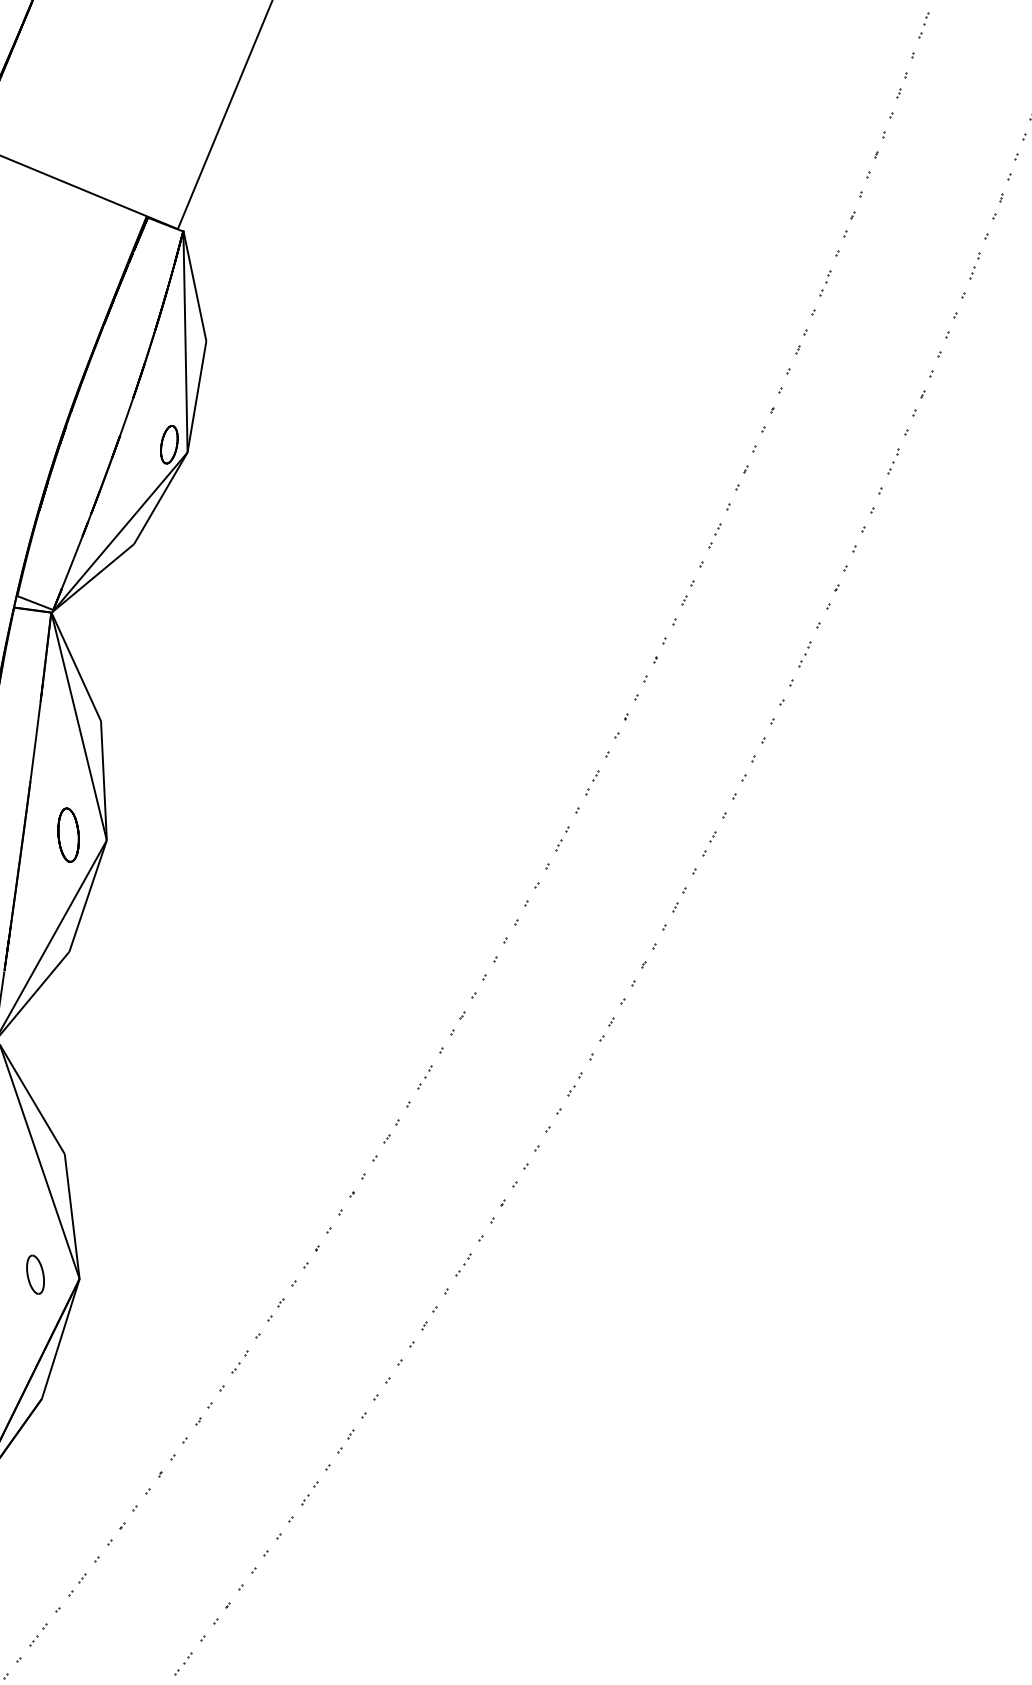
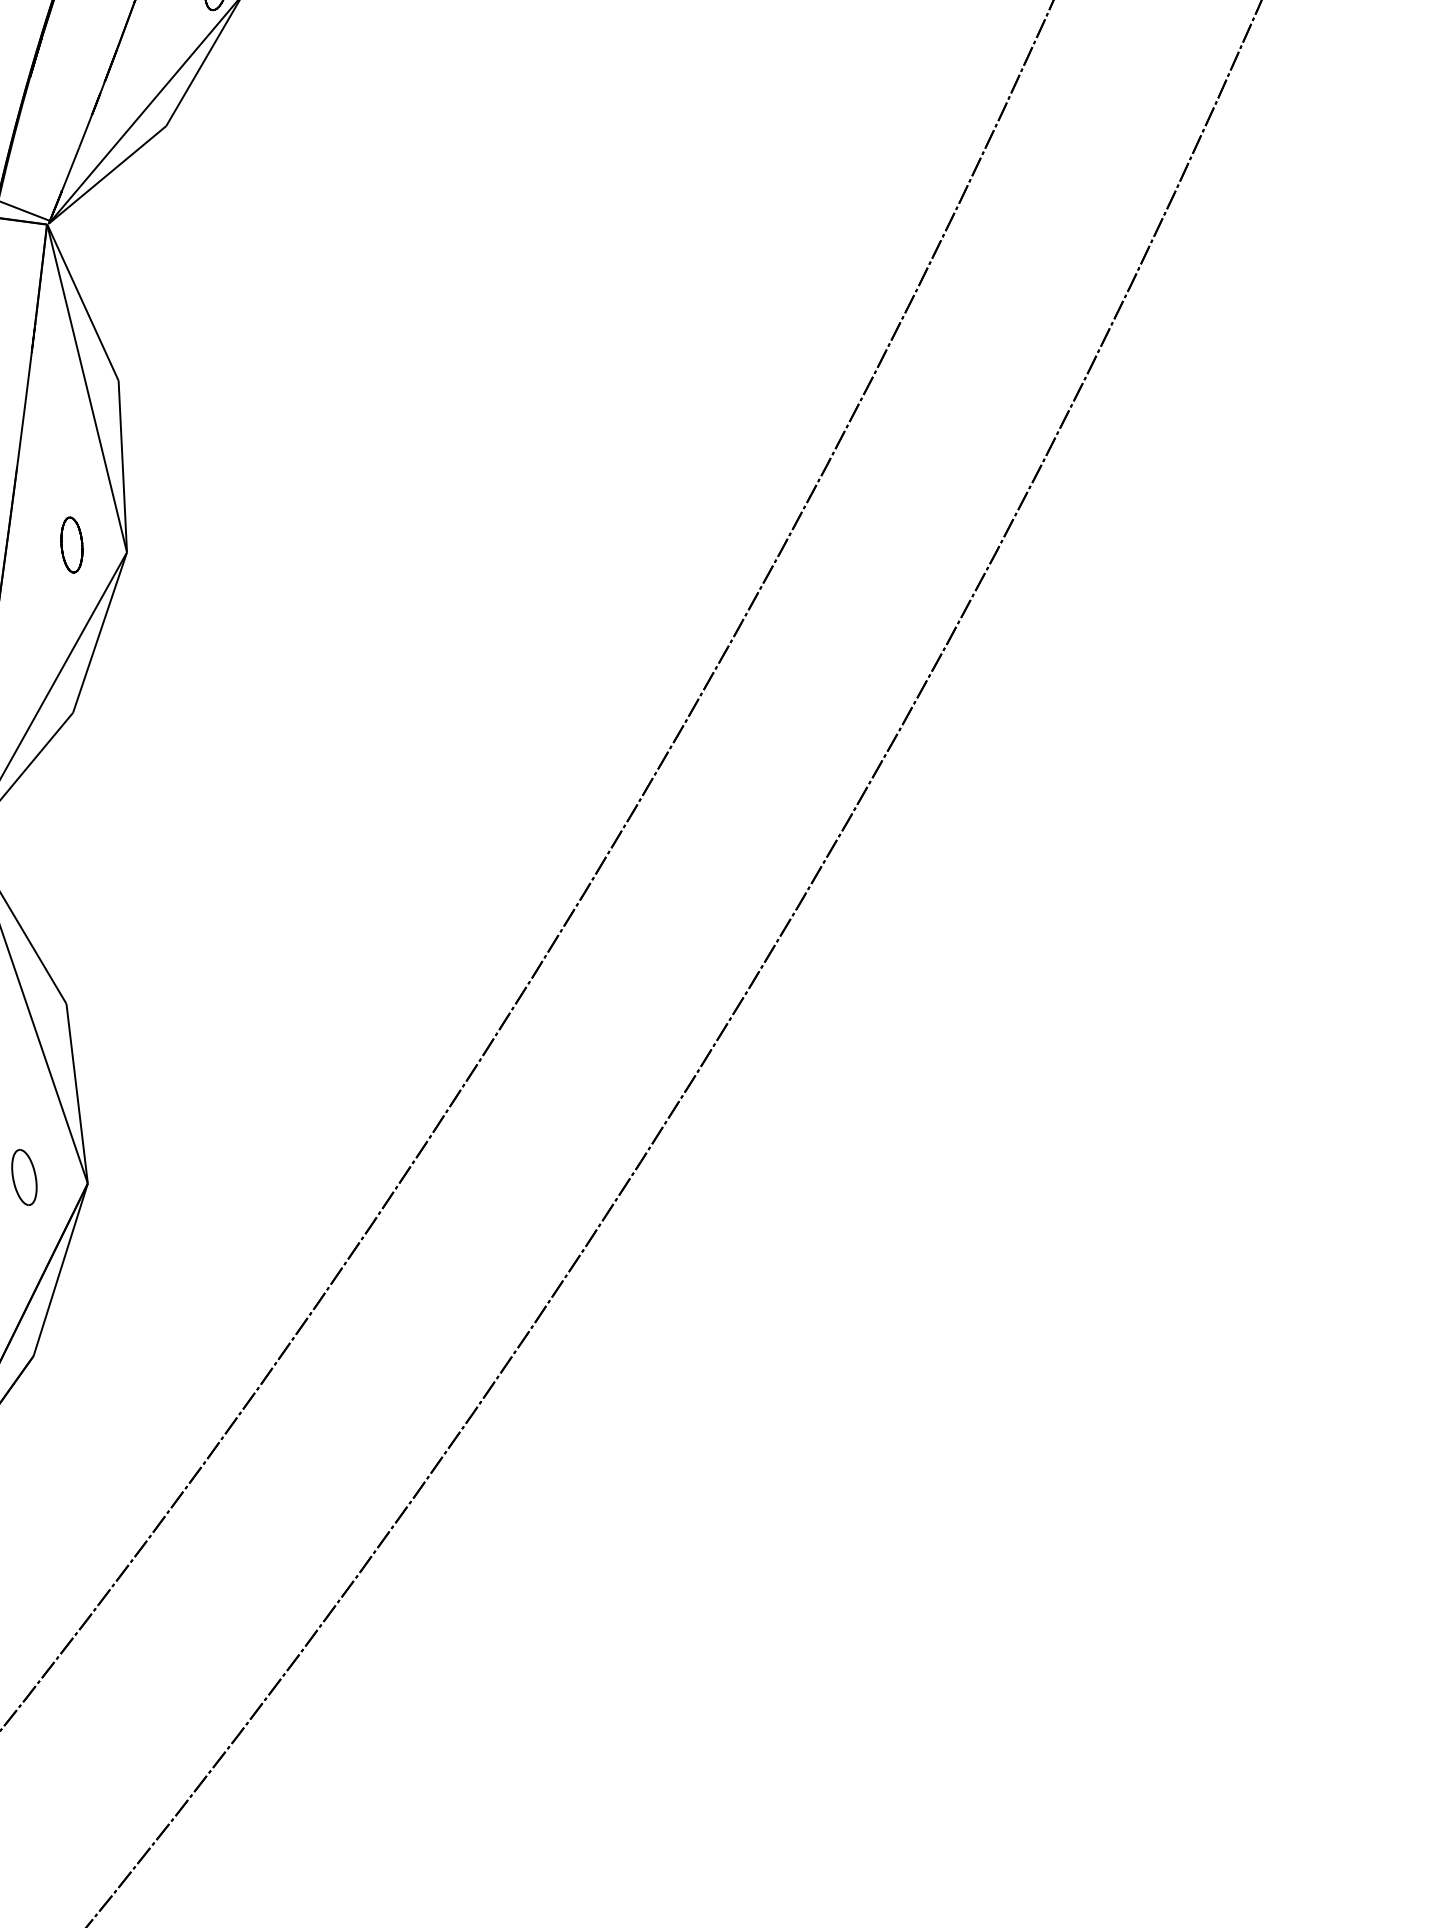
part: (68, 835) -> (71, 545), size x0.71

